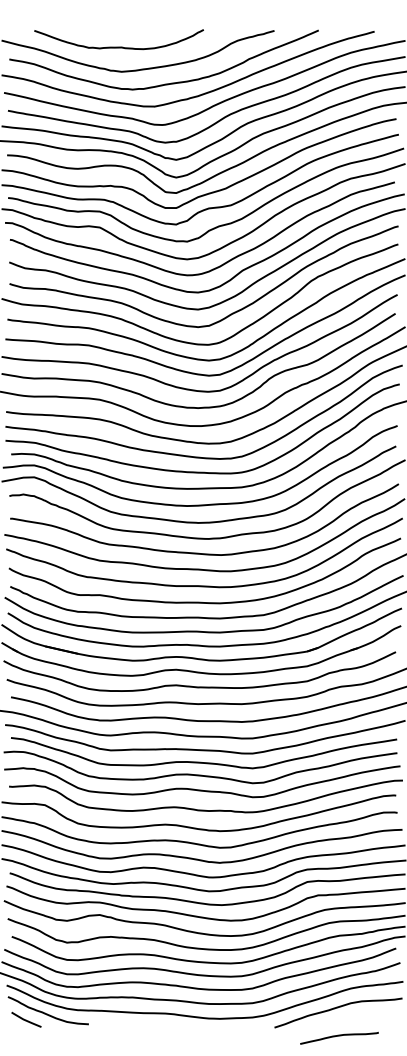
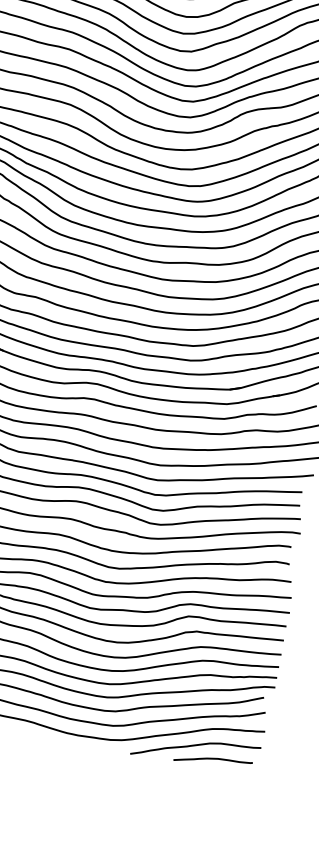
curve: (339, 1036) -> (213, 759), moved

